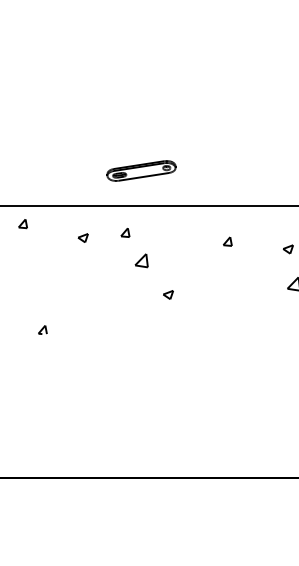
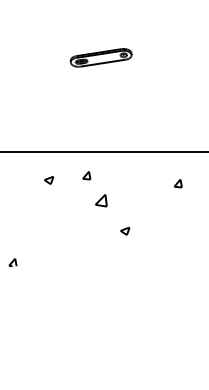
part: (141, 170) -> (101, 57), moved

